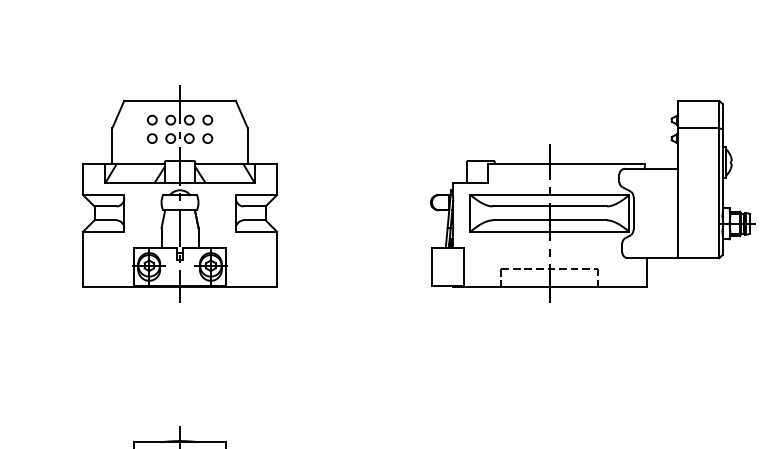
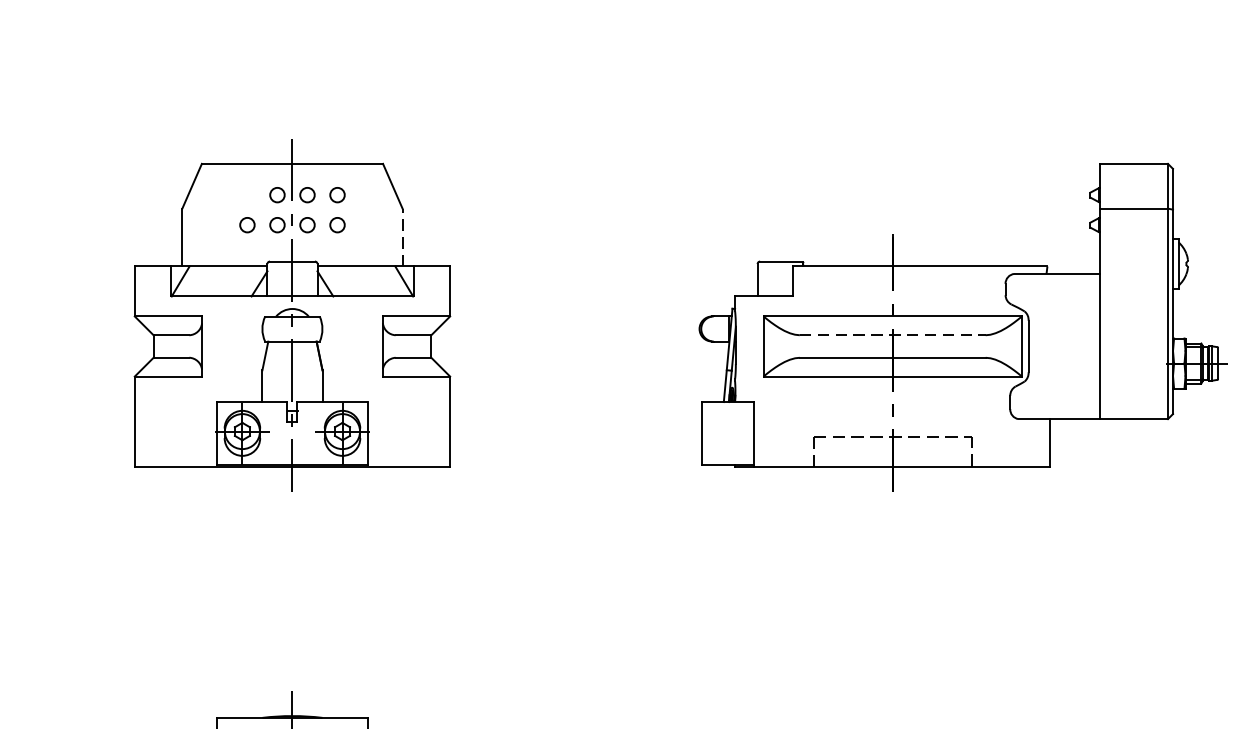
circle: (152, 119) -> (247, 194), removed
line: (247, 146) -> (401, 237), solid -> dashed
line: (550, 206) -> (893, 335), solid -> dashed

